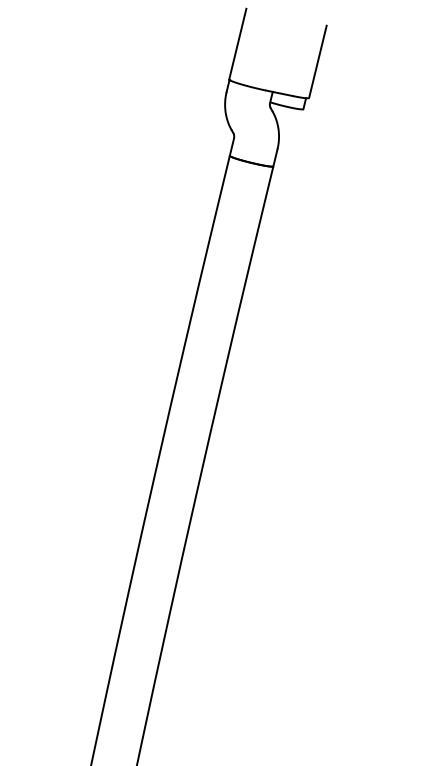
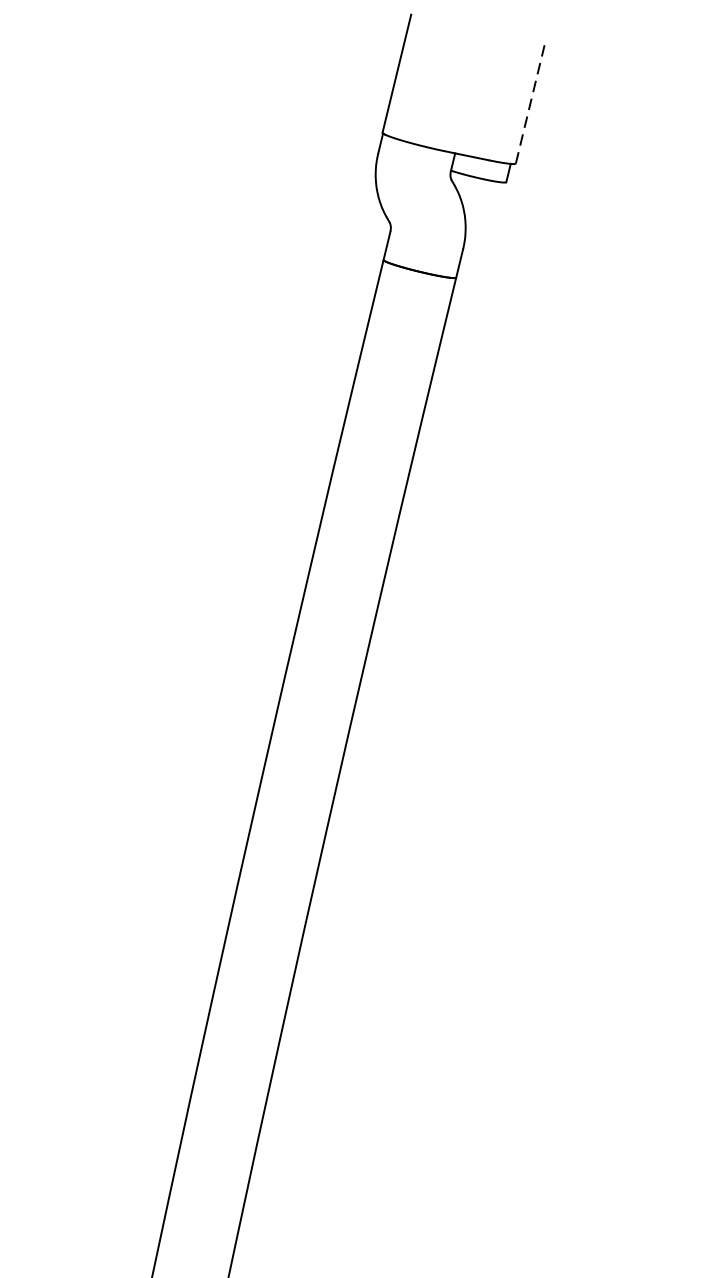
line: (318, 61) -> (531, 102), solid -> dashed

